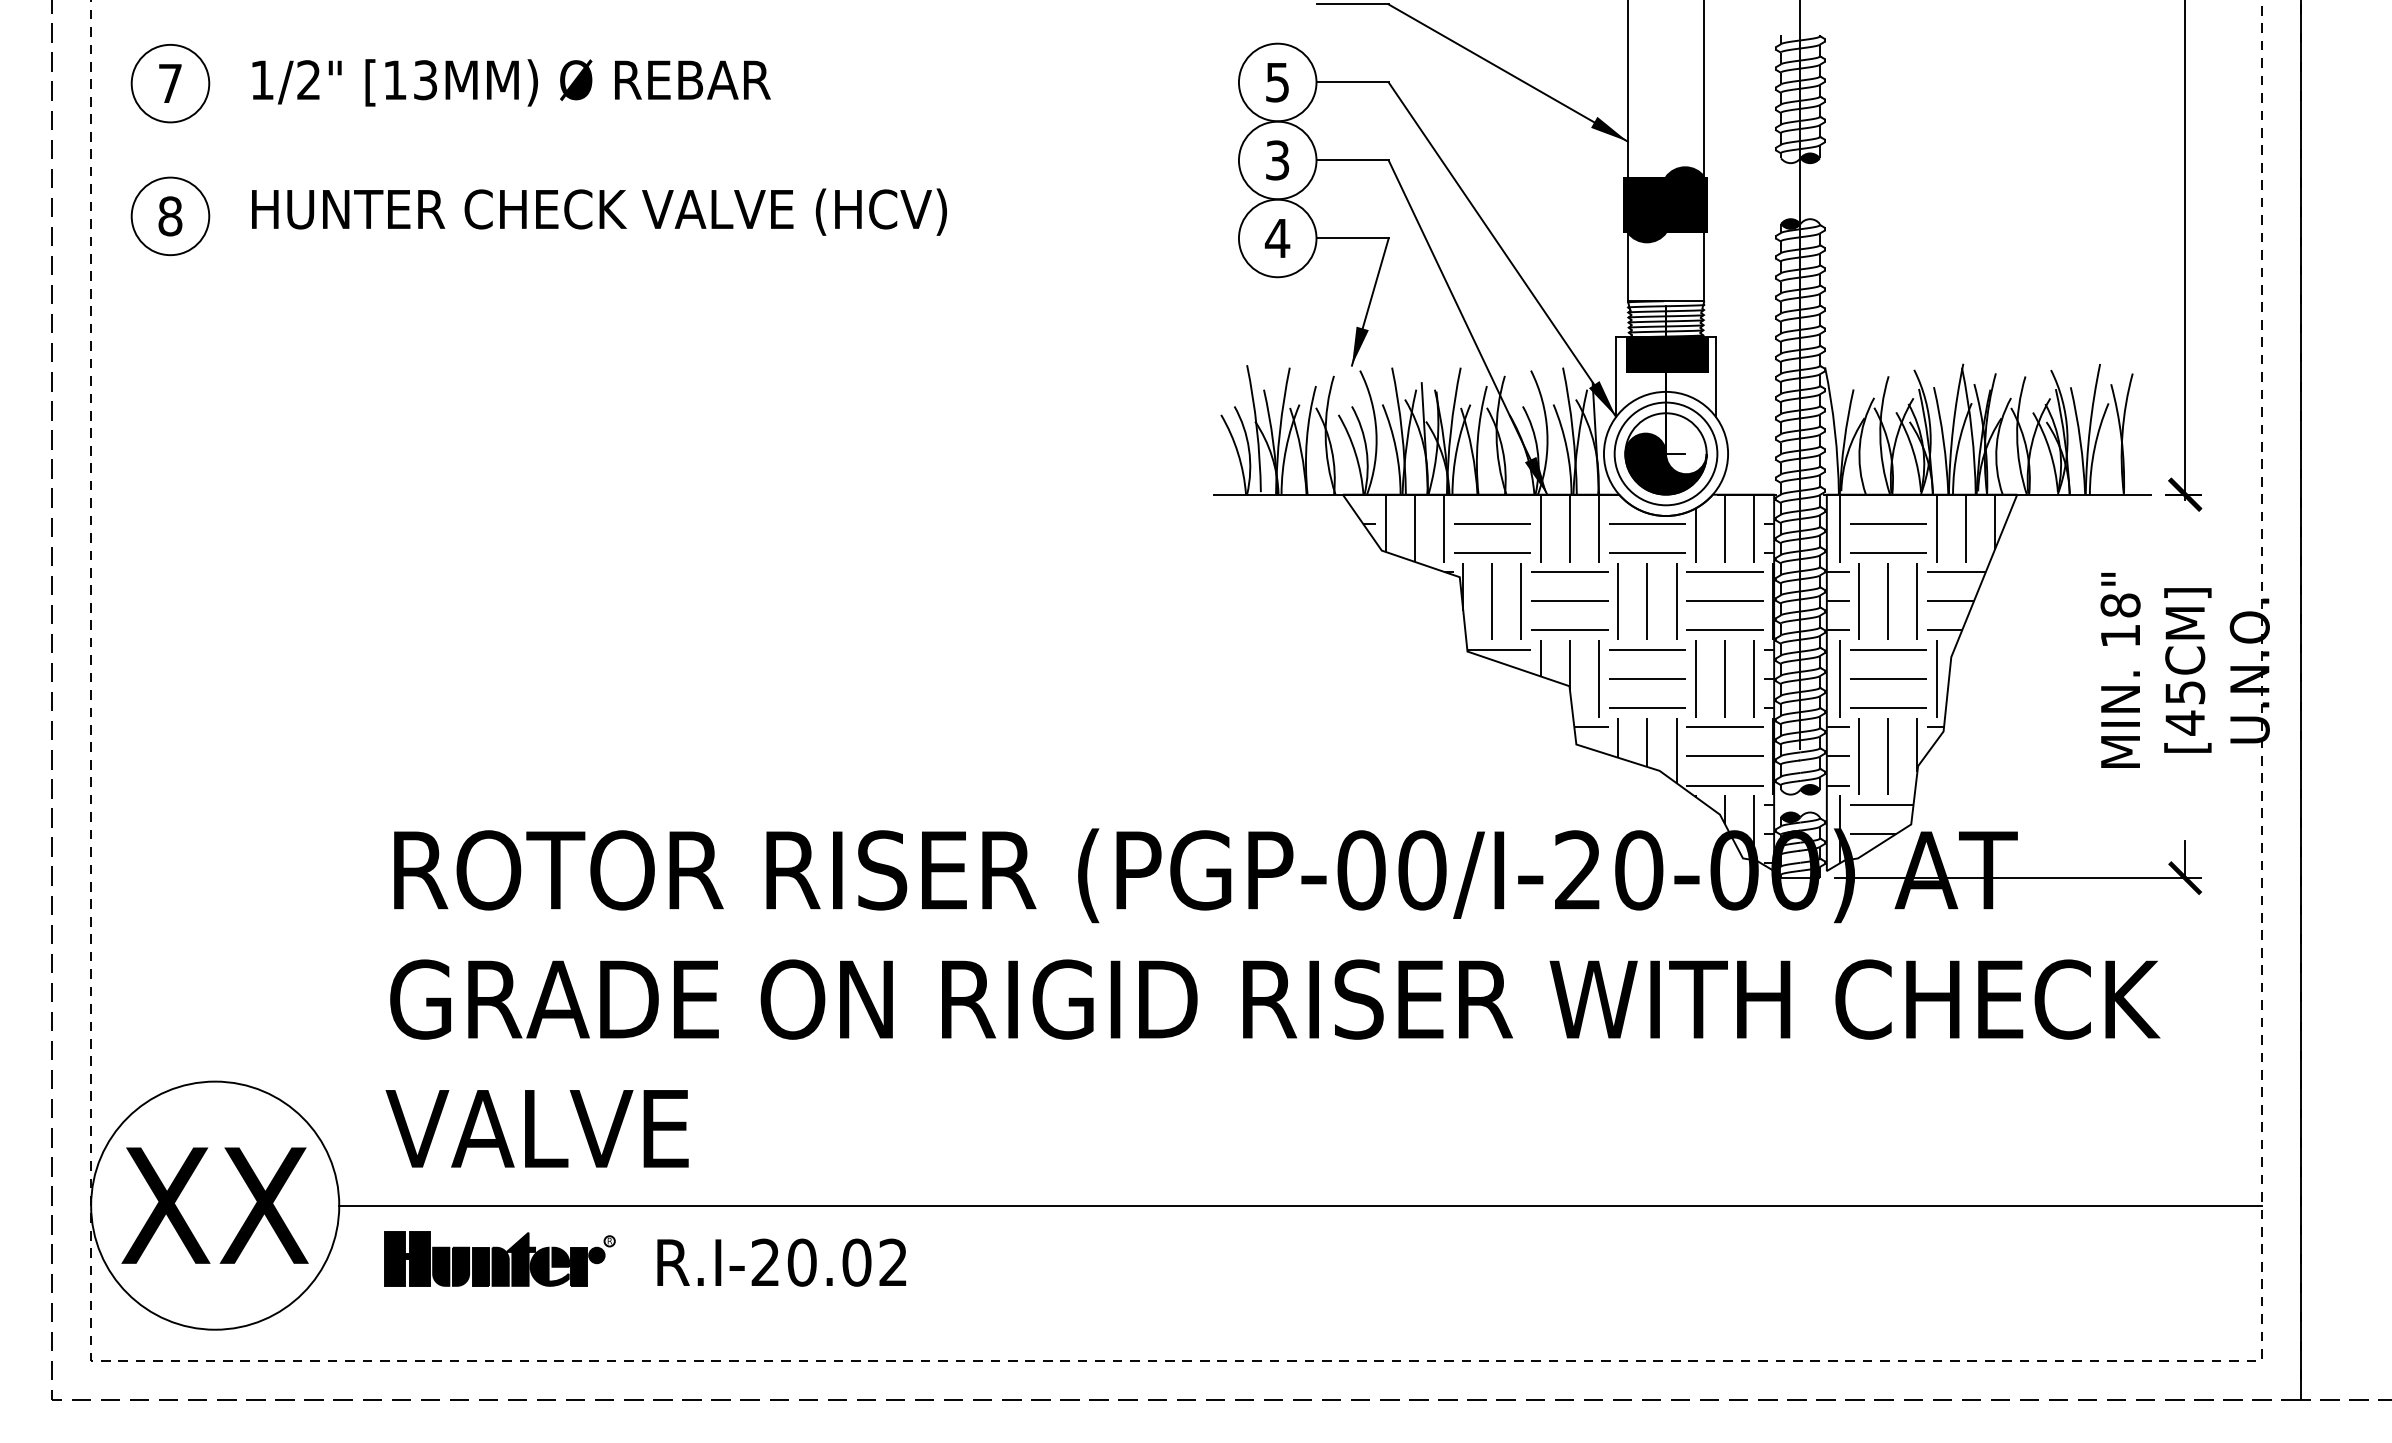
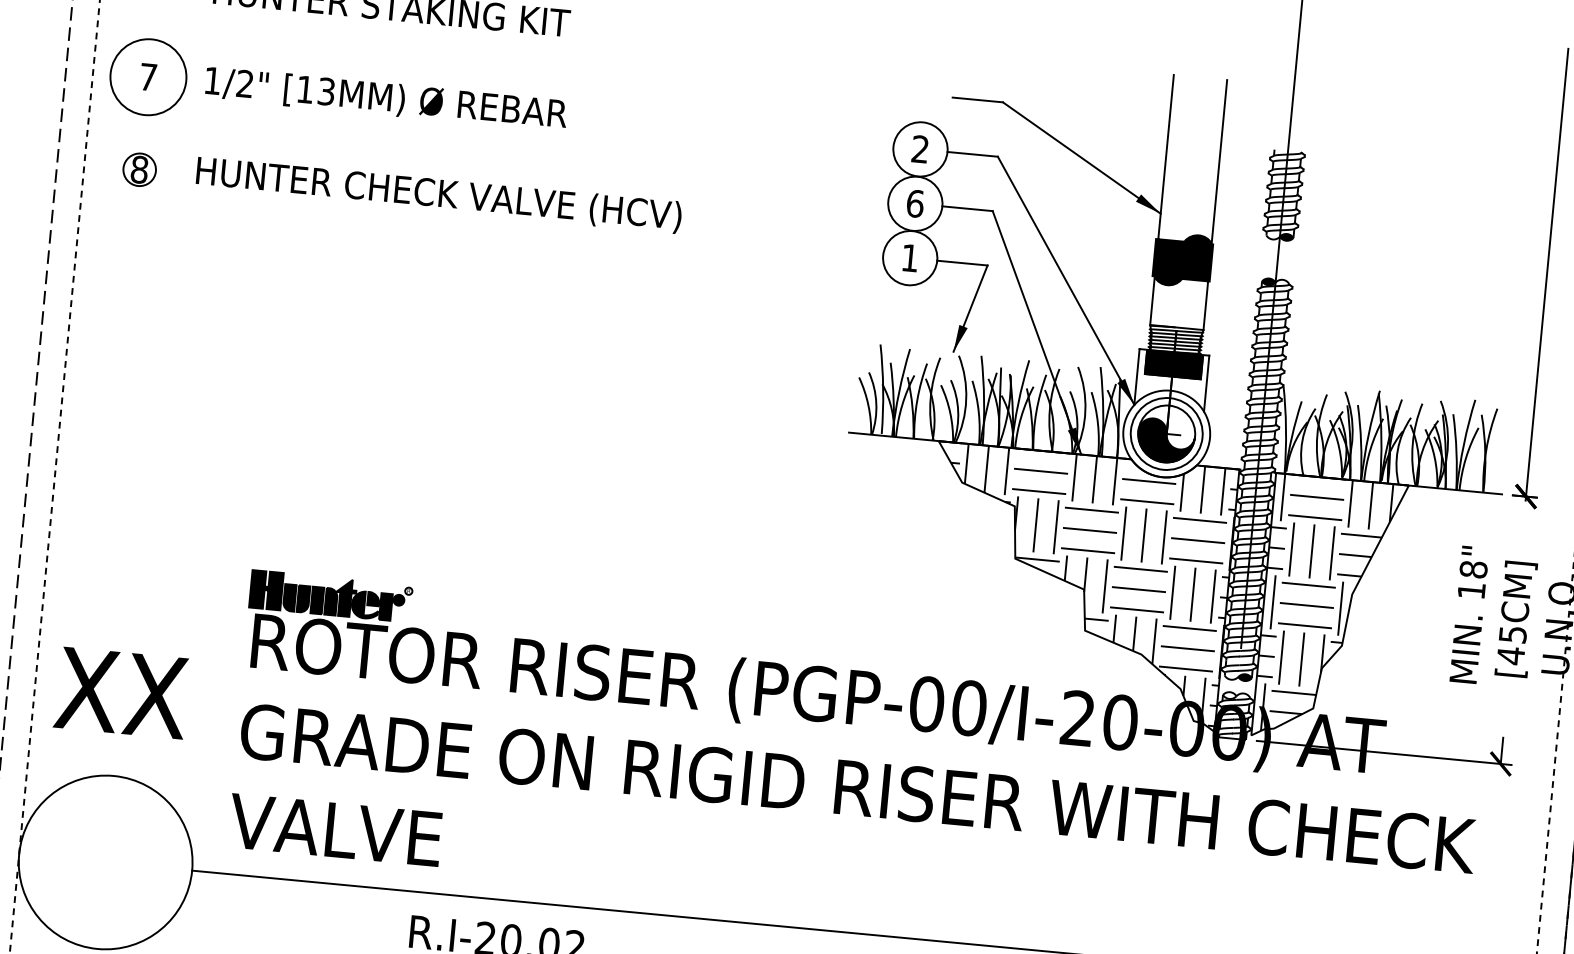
text: (1277, 82) -> (920, 149), 5 -> 2
circle: (170, 83) -> (148, 77), size x1.4
text: (1277, 160) -> (915, 203), 3 -> 6
circle: (170, 216) -> (139, 169), size x0.6
text: (1277, 238) -> (910, 258), 4 -> 1
fill: (1790, 817) -> (1229, 695), removed
text: (214, 1205) -> (121, 692), moved
part: (499, 1258) -> (330, 595), moved

